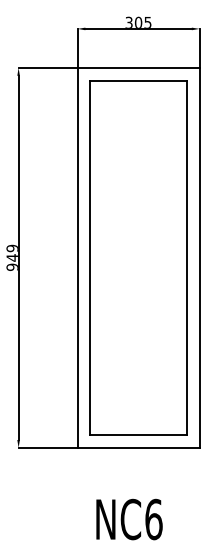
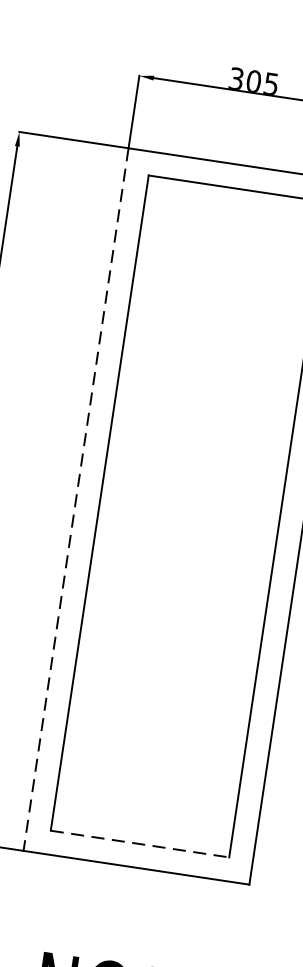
line: (77, 257) -> (76, 498), solid -> dashed
line: (139, 434) -> (141, 843), solid -> dashed

